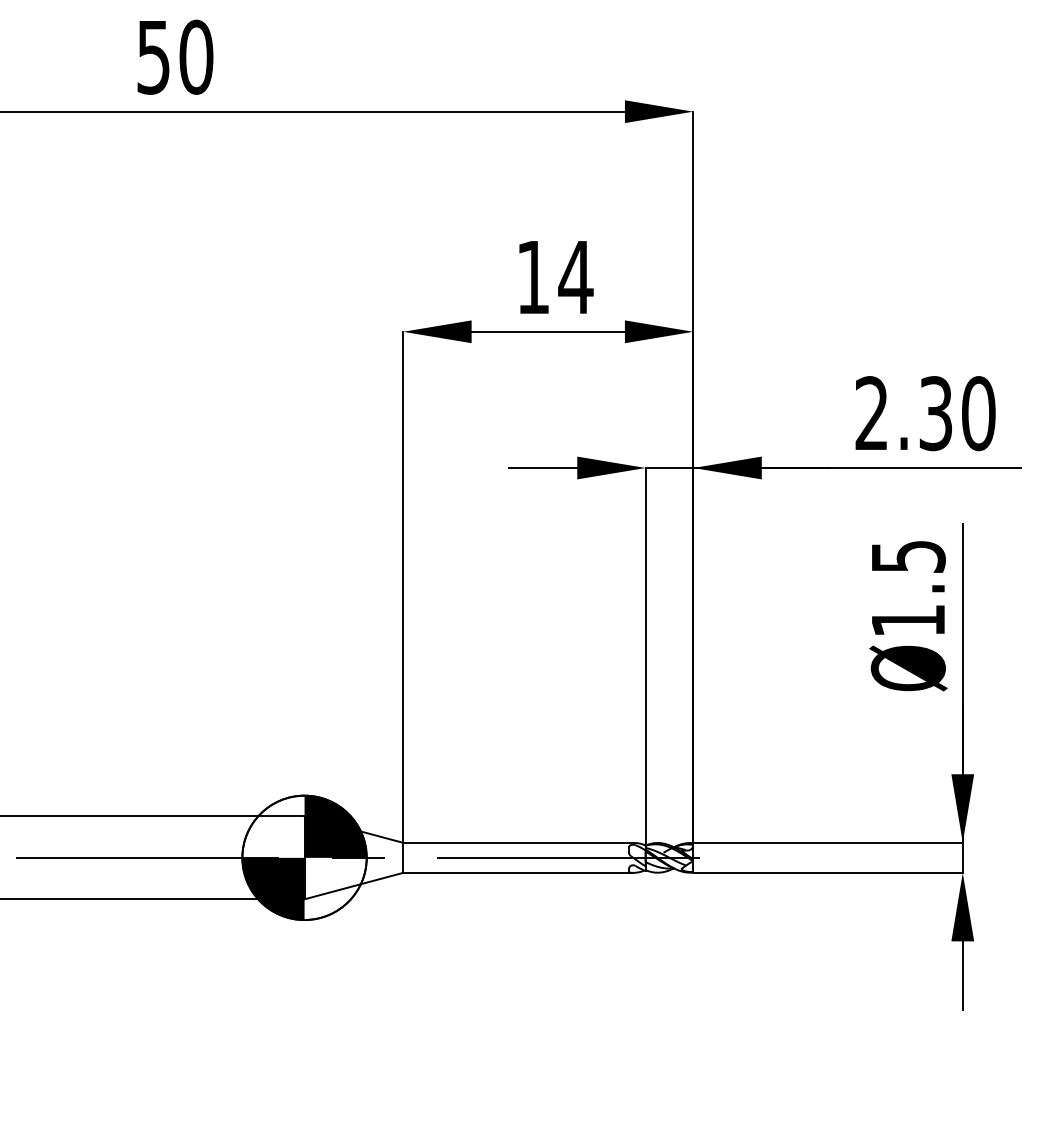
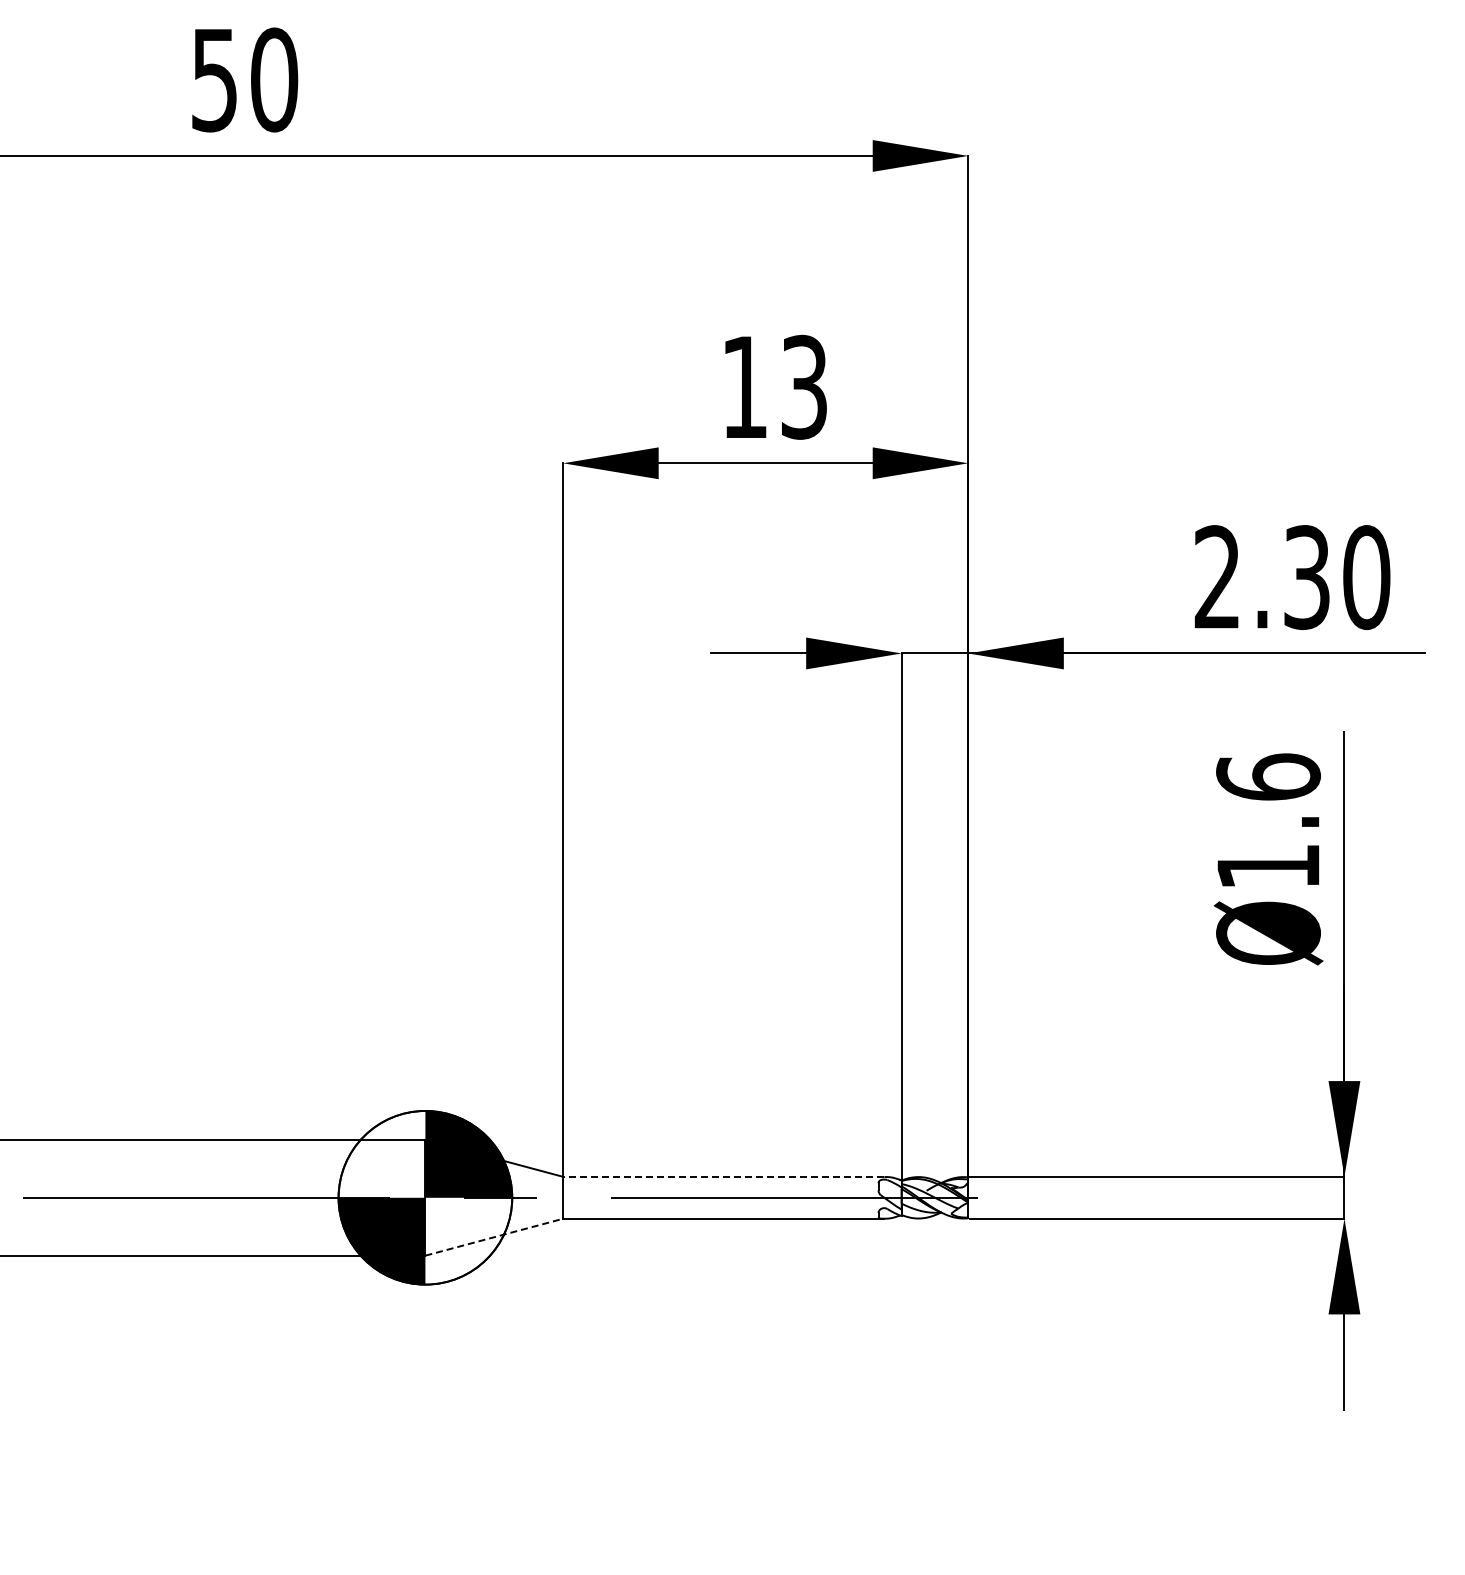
text: (576, 276) -> (804, 386), 14 -> 13
text: (908, 556) -> (1268, 776), Ø1.5 -> Ø1.6
line: (518, 842) -> (723, 1176), solid -> dashed
line: (354, 886) -> (494, 1237), solid -> dashed

